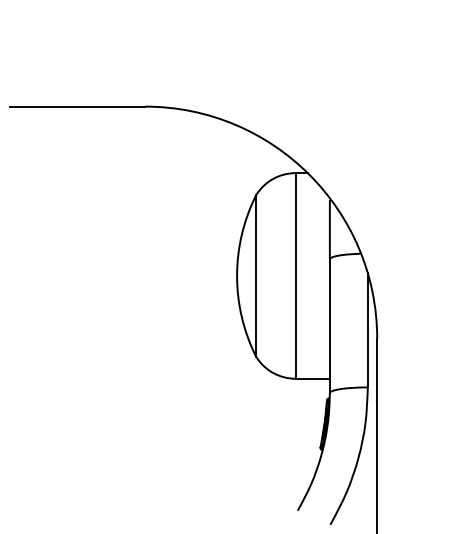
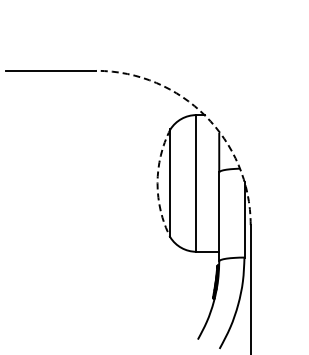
arc: (309, 175) -> (205, 116), solid -> dashed
arc: (237, 276) -> (157, 183), solid -> dashed

